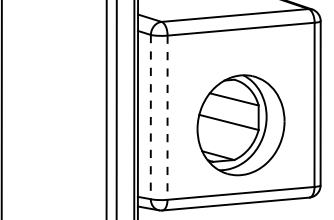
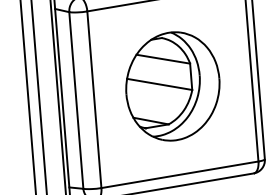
line: (150, 117) -> (76, 100), dashed -> solid
line: (167, 118) -> (94, 100), dashed -> solid
part: (240, 125) -> (172, 86), moved

